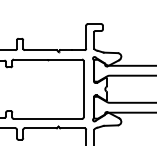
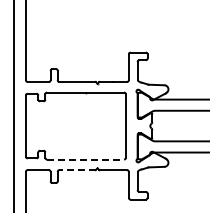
line: (47, 118) -> (85, 159), solid -> dashed
line: (40, 128) -> (77, 170), solid -> dashed

